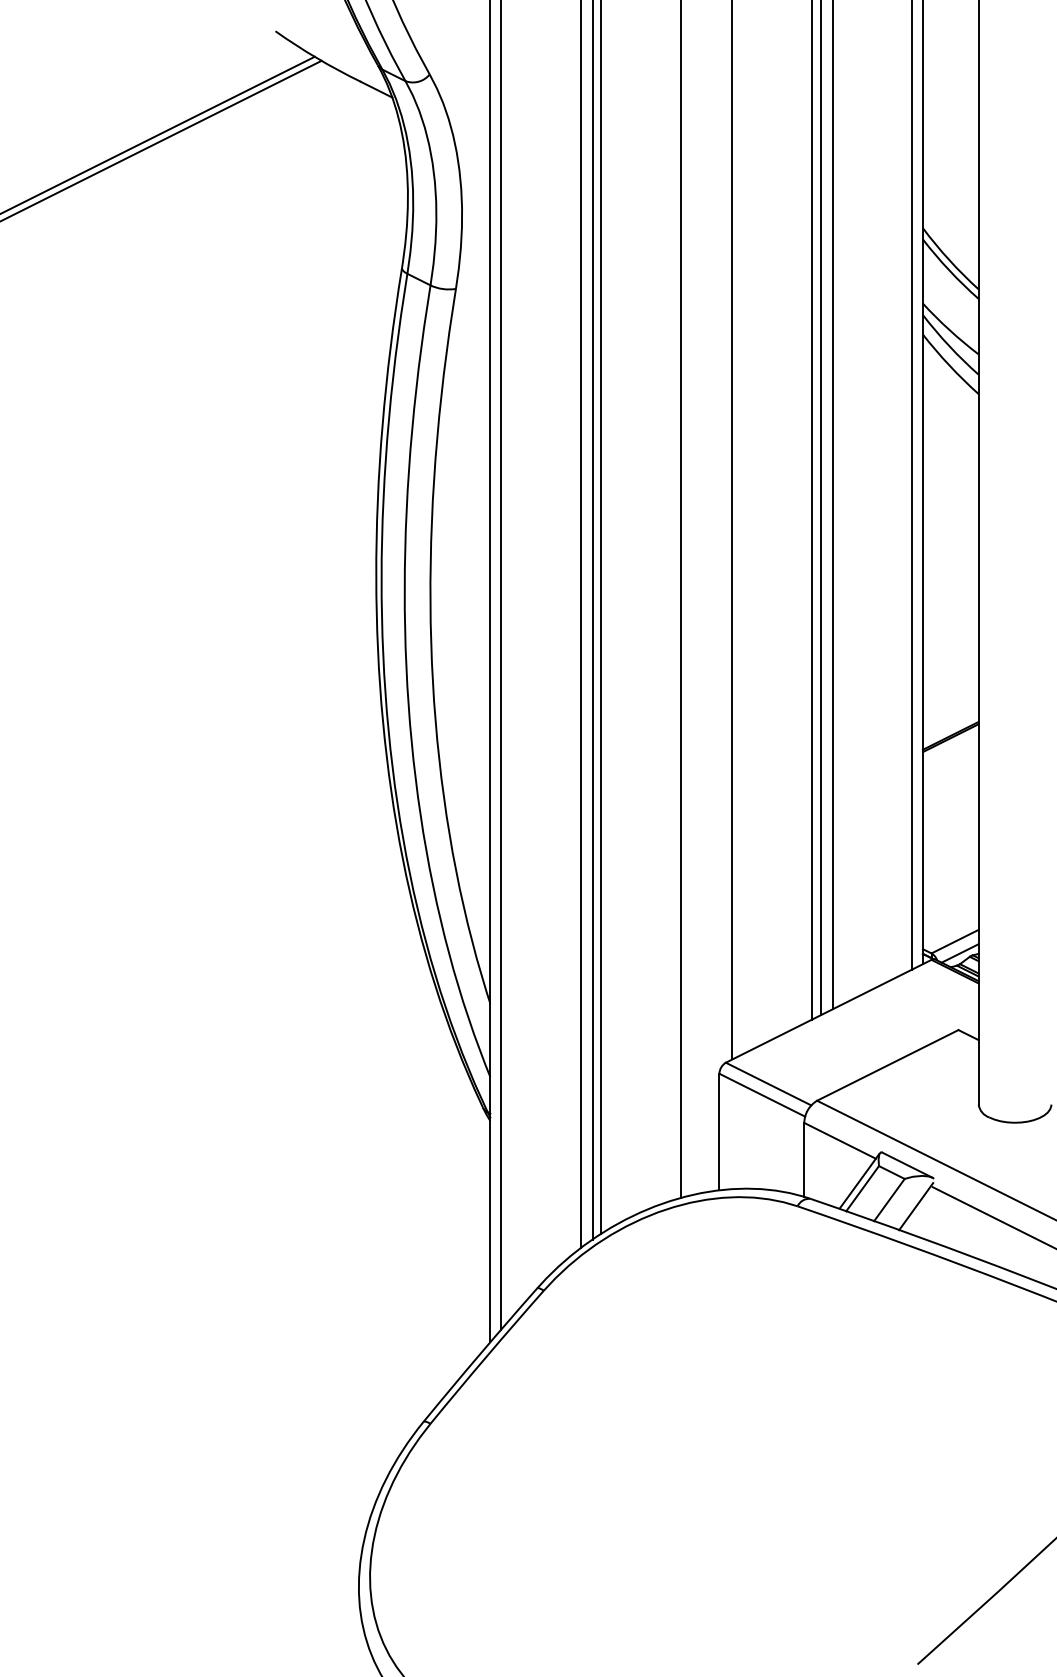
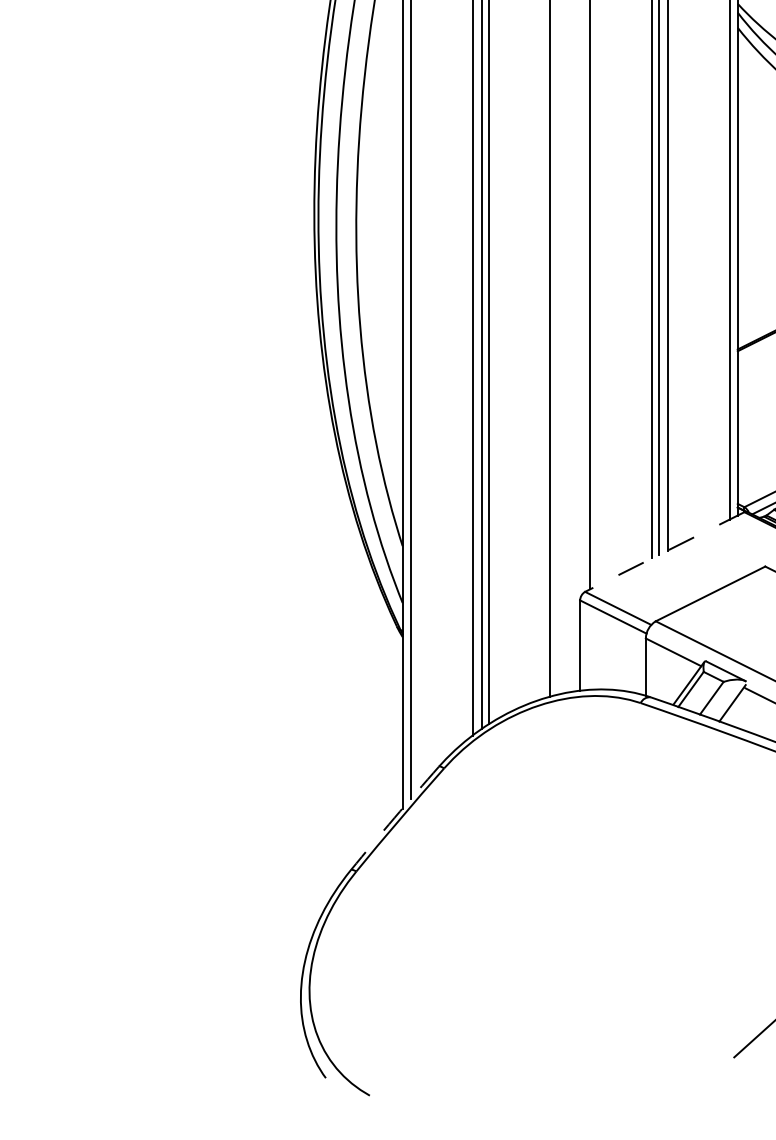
line: (828, 1011) -> (664, 552), solid -> dashed
arc: (479, 1354) -> (394, 817), solid -> dashed

